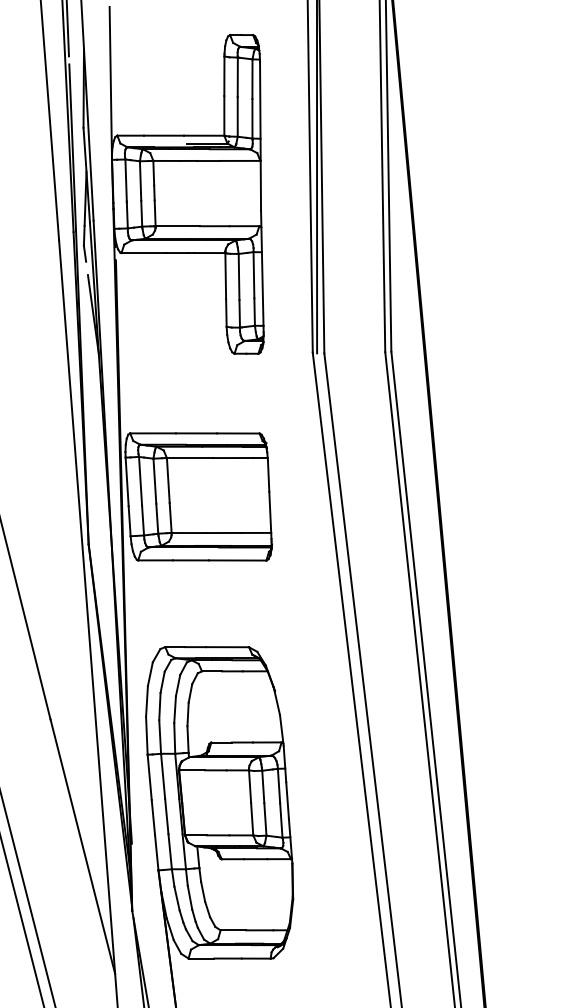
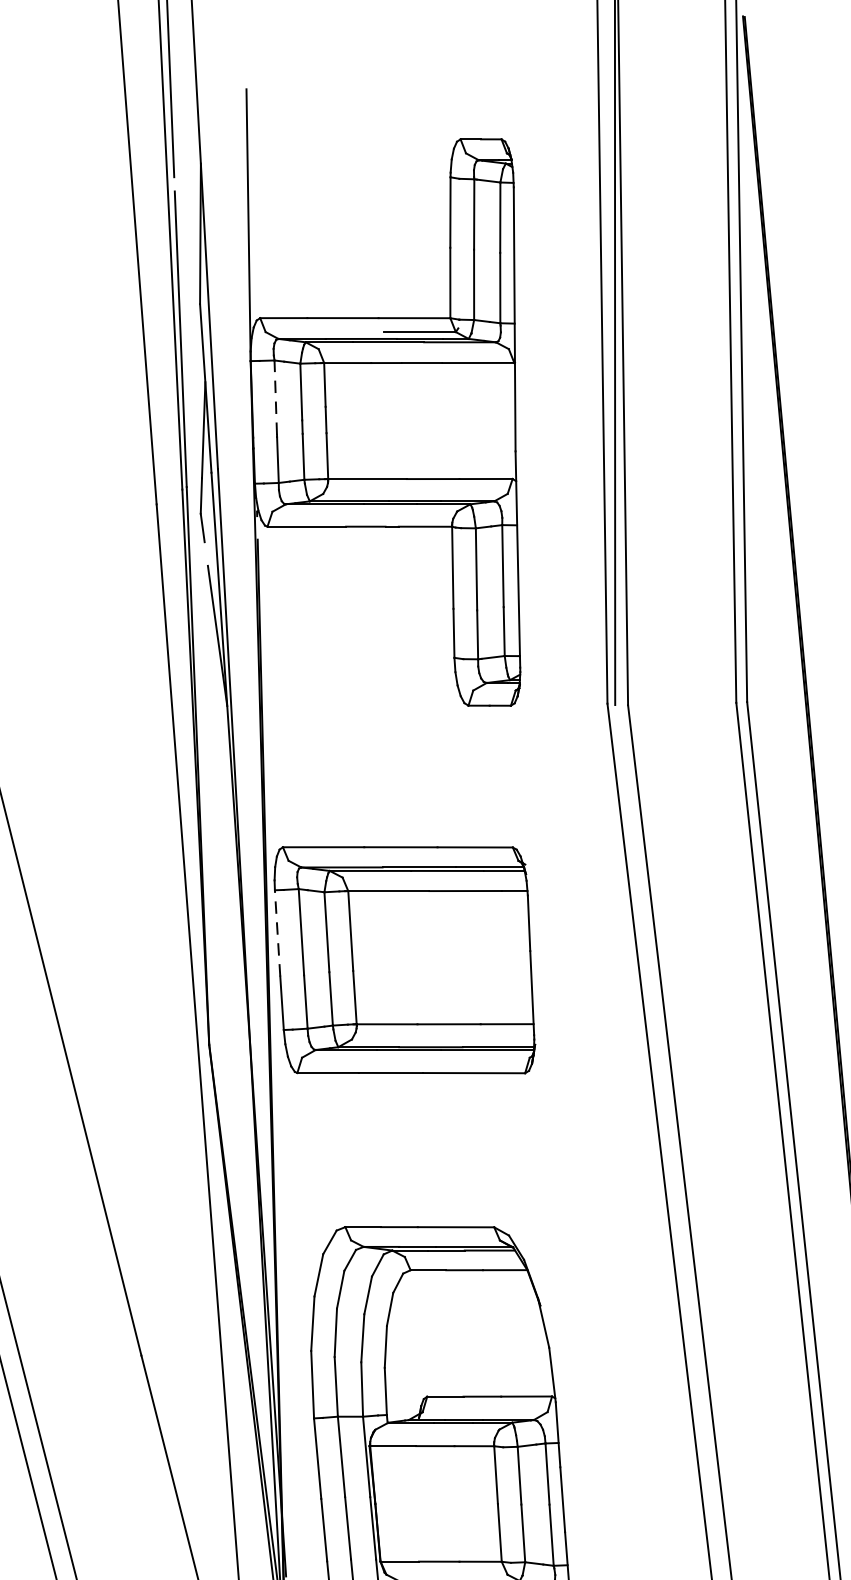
line: (126, 180) -> (276, 397), solid -> dashed
line: (127, 481) -> (278, 932), solid -> dashed

